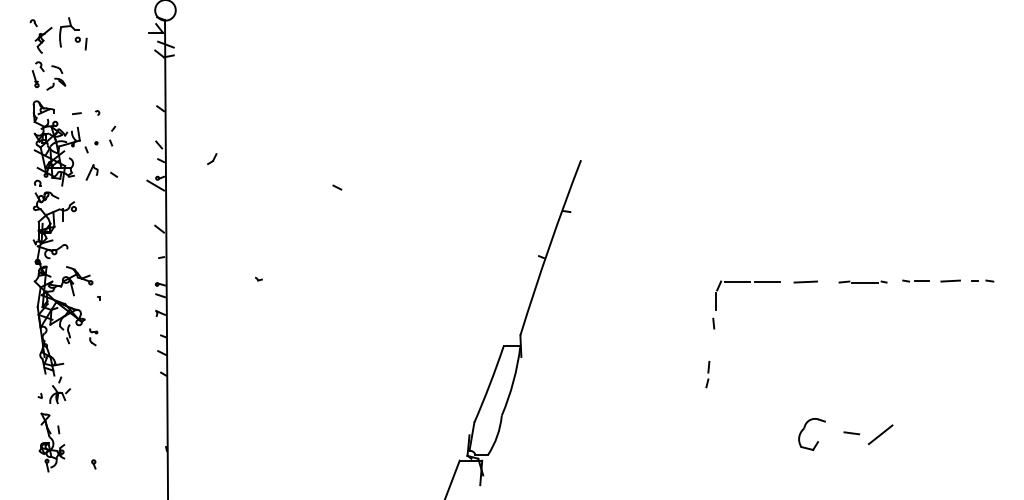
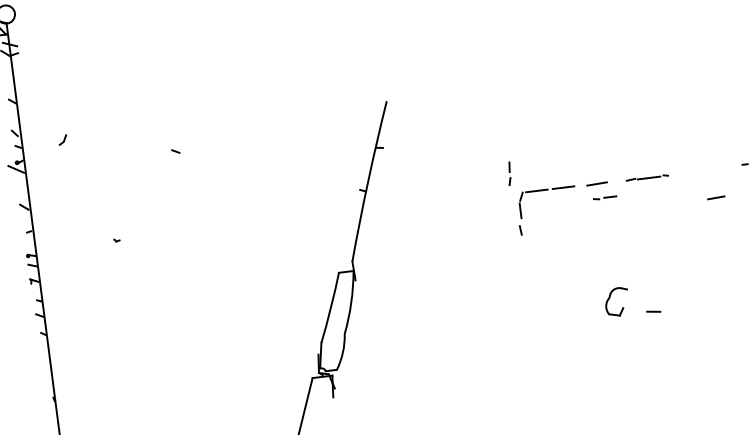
part: (915, 280) -> (604, 197), moved
line: (950, 280) -> (716, 197), moved
part: (707, 374) -> (509, 173), moved
part: (805, 428) -> (610, 297), moved
line: (880, 434) -> (679, 309), removed

